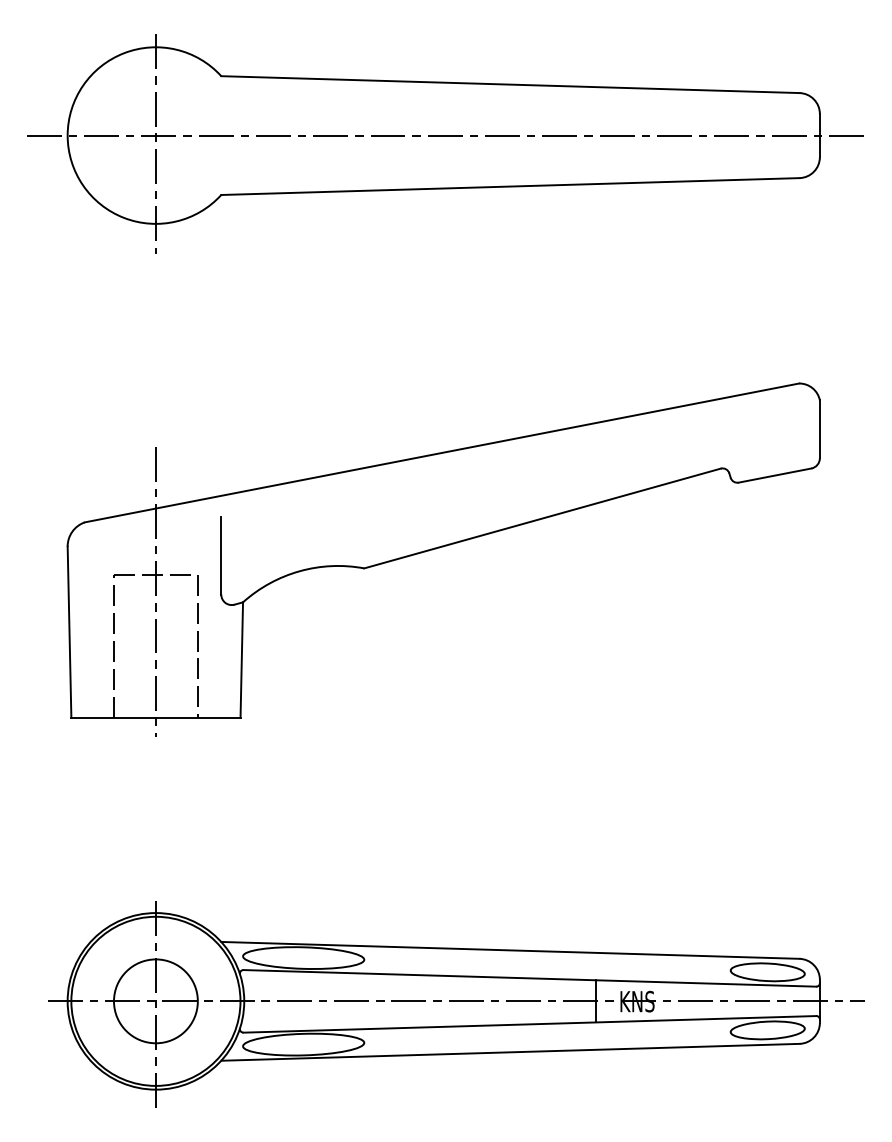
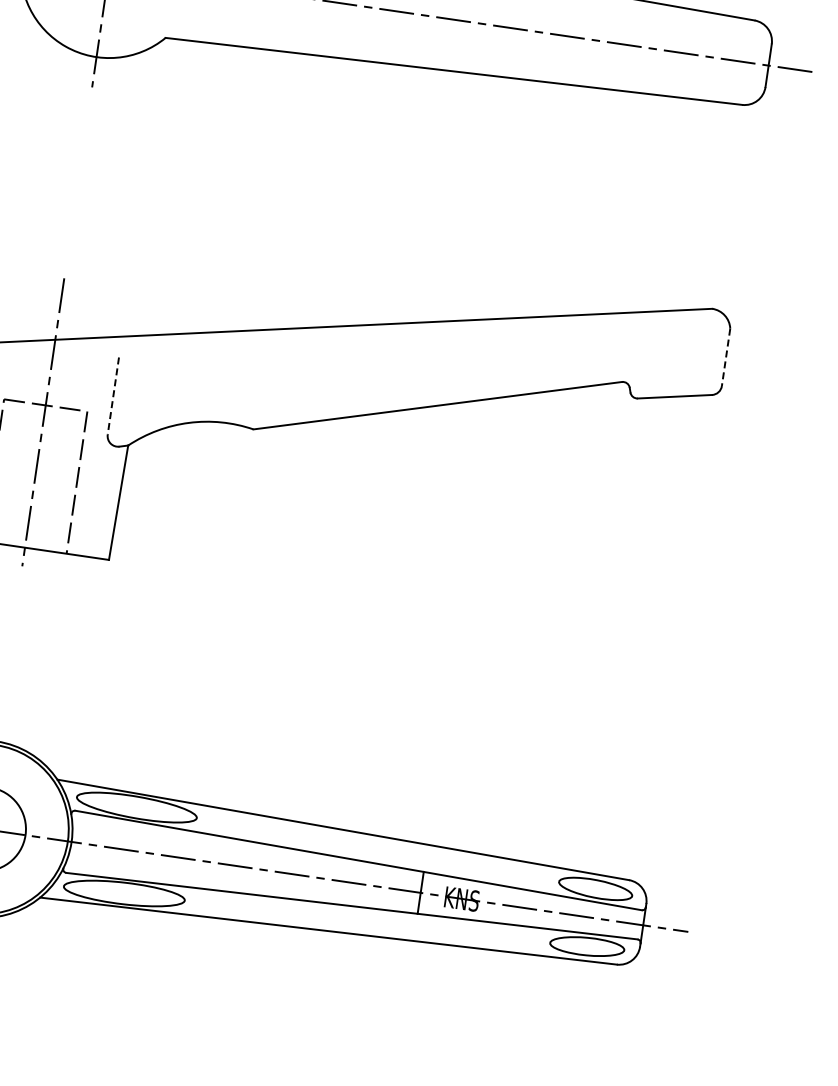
line: (819, 429) -> (725, 357), solid -> dashed
line: (221, 555) -> (113, 395), solid -> dashed

